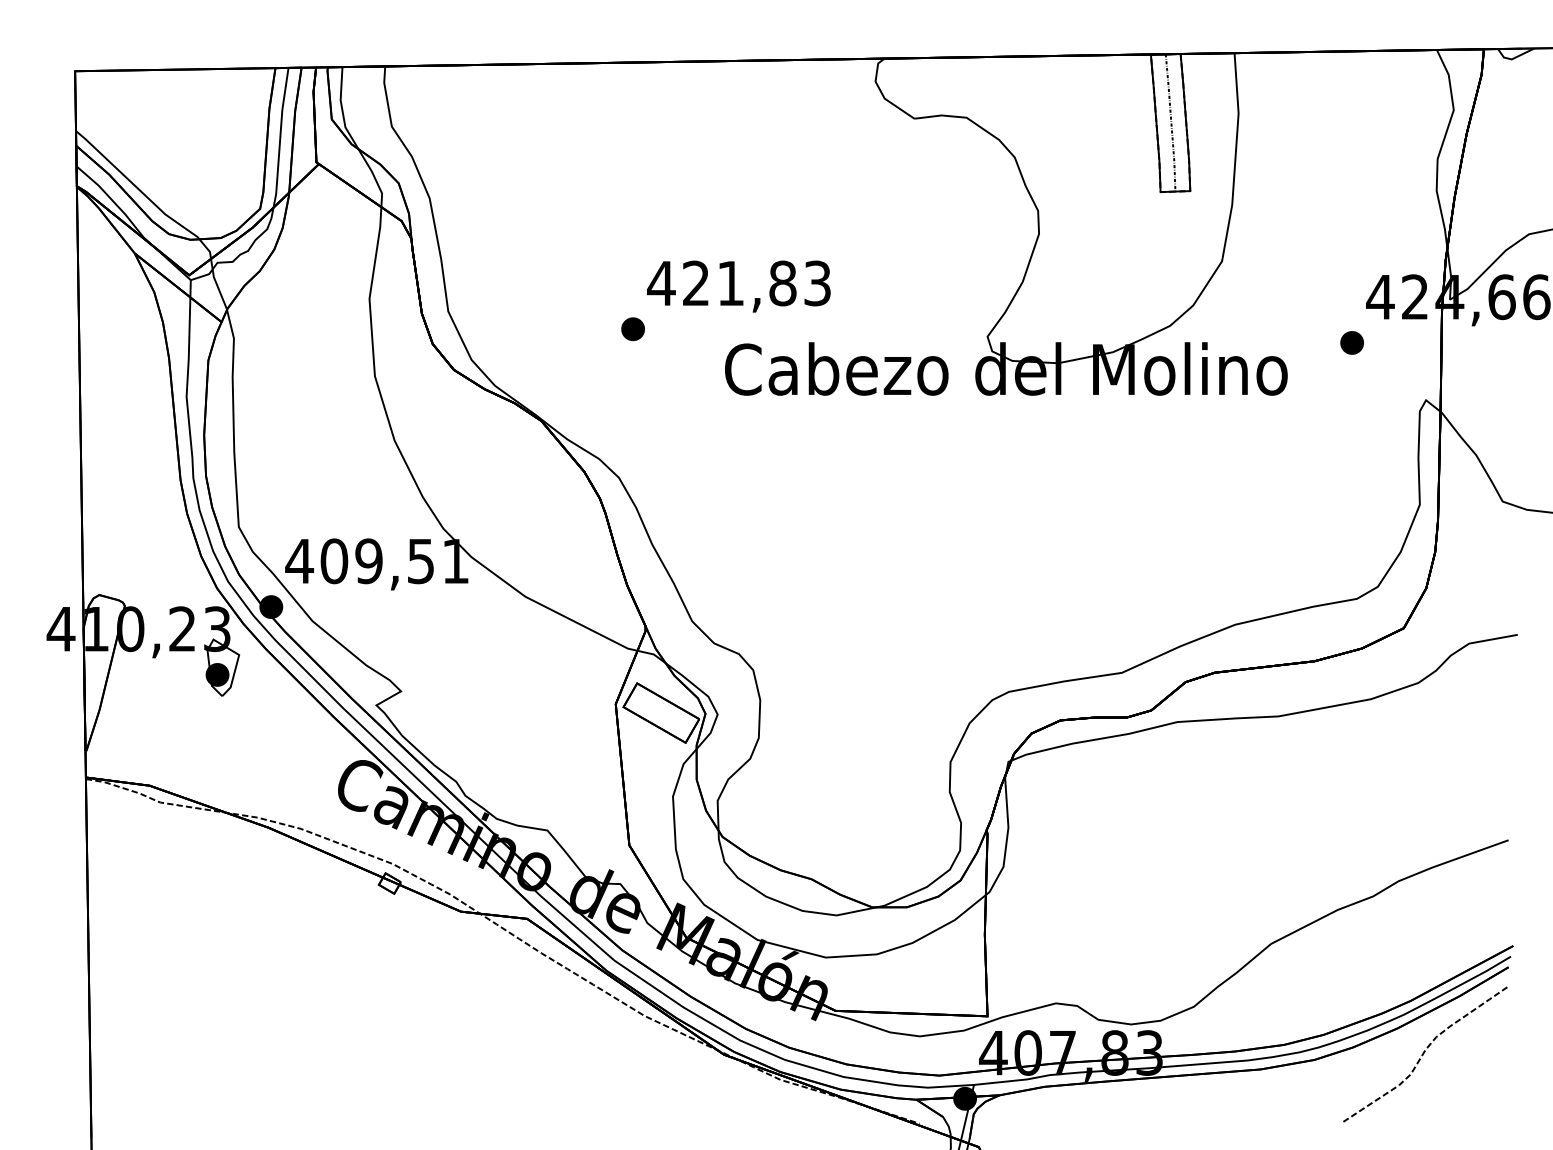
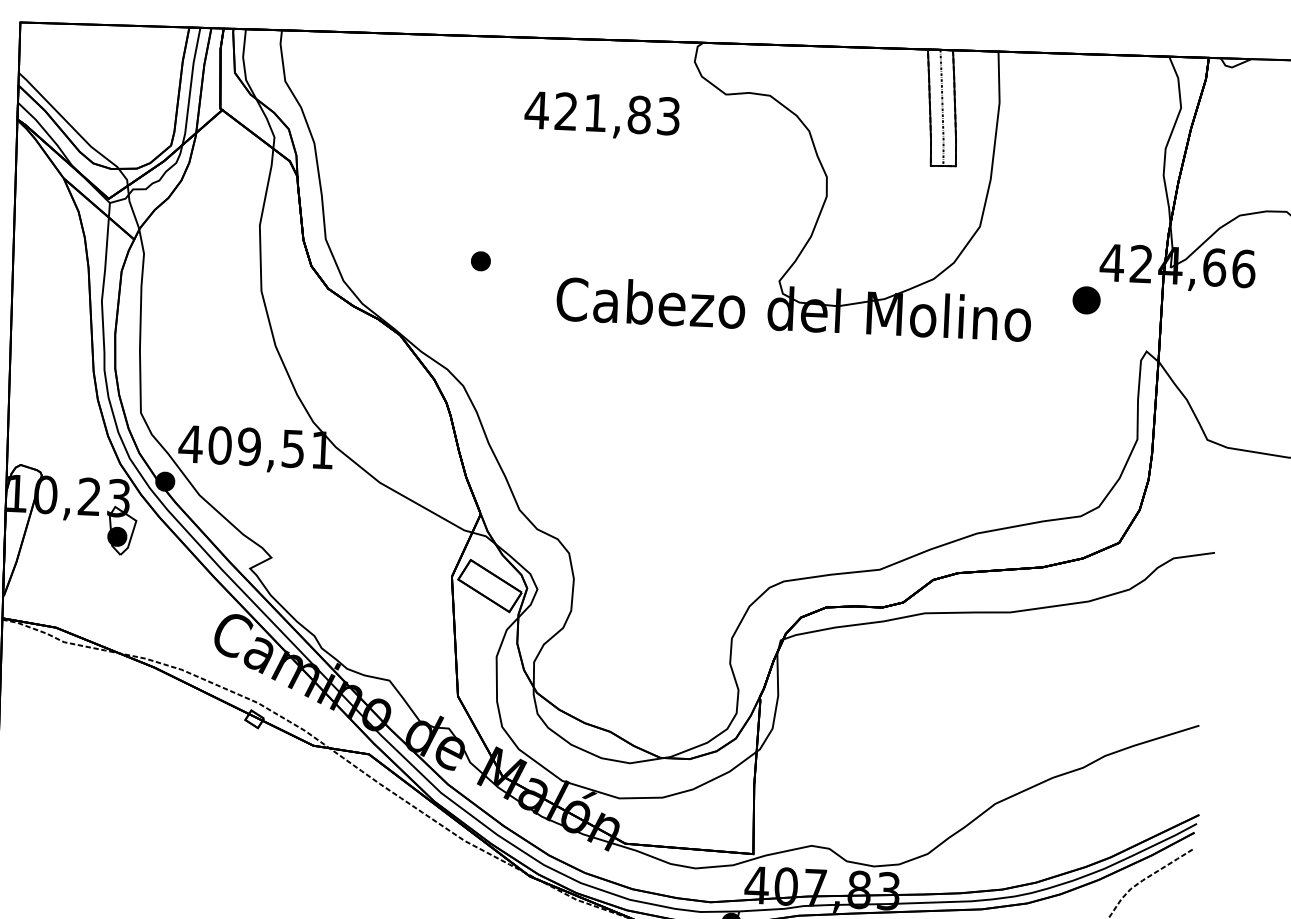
text: (738, 286) -> (601, 115), moved
part: (1351, 342) -> (1086, 300), size x1.4

